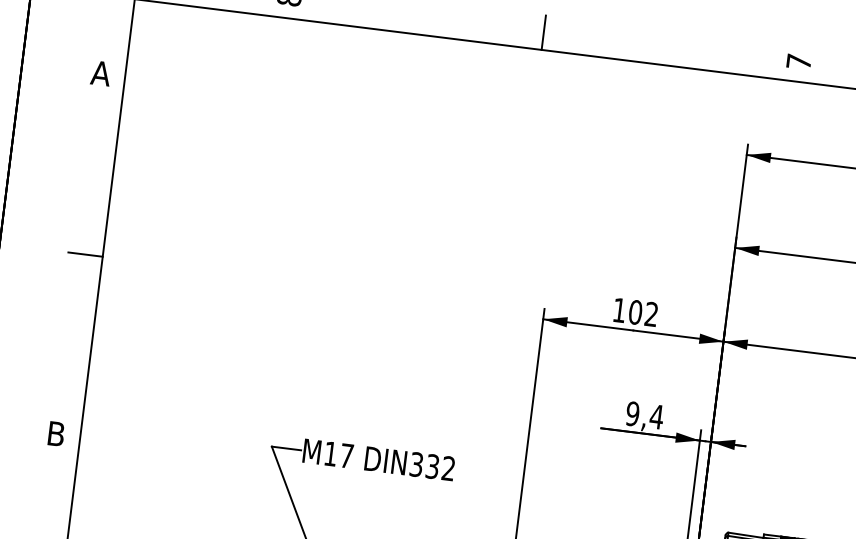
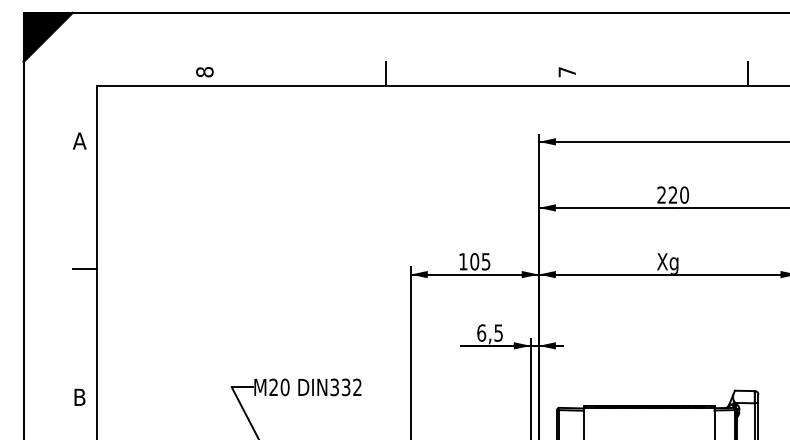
text: (650, 313) -> (485, 261), 102 -> 105
text: (645, 414) -> (490, 332), 9,4 -> 6,5
text: (338, 455) -> (279, 387), M17 -> M20

